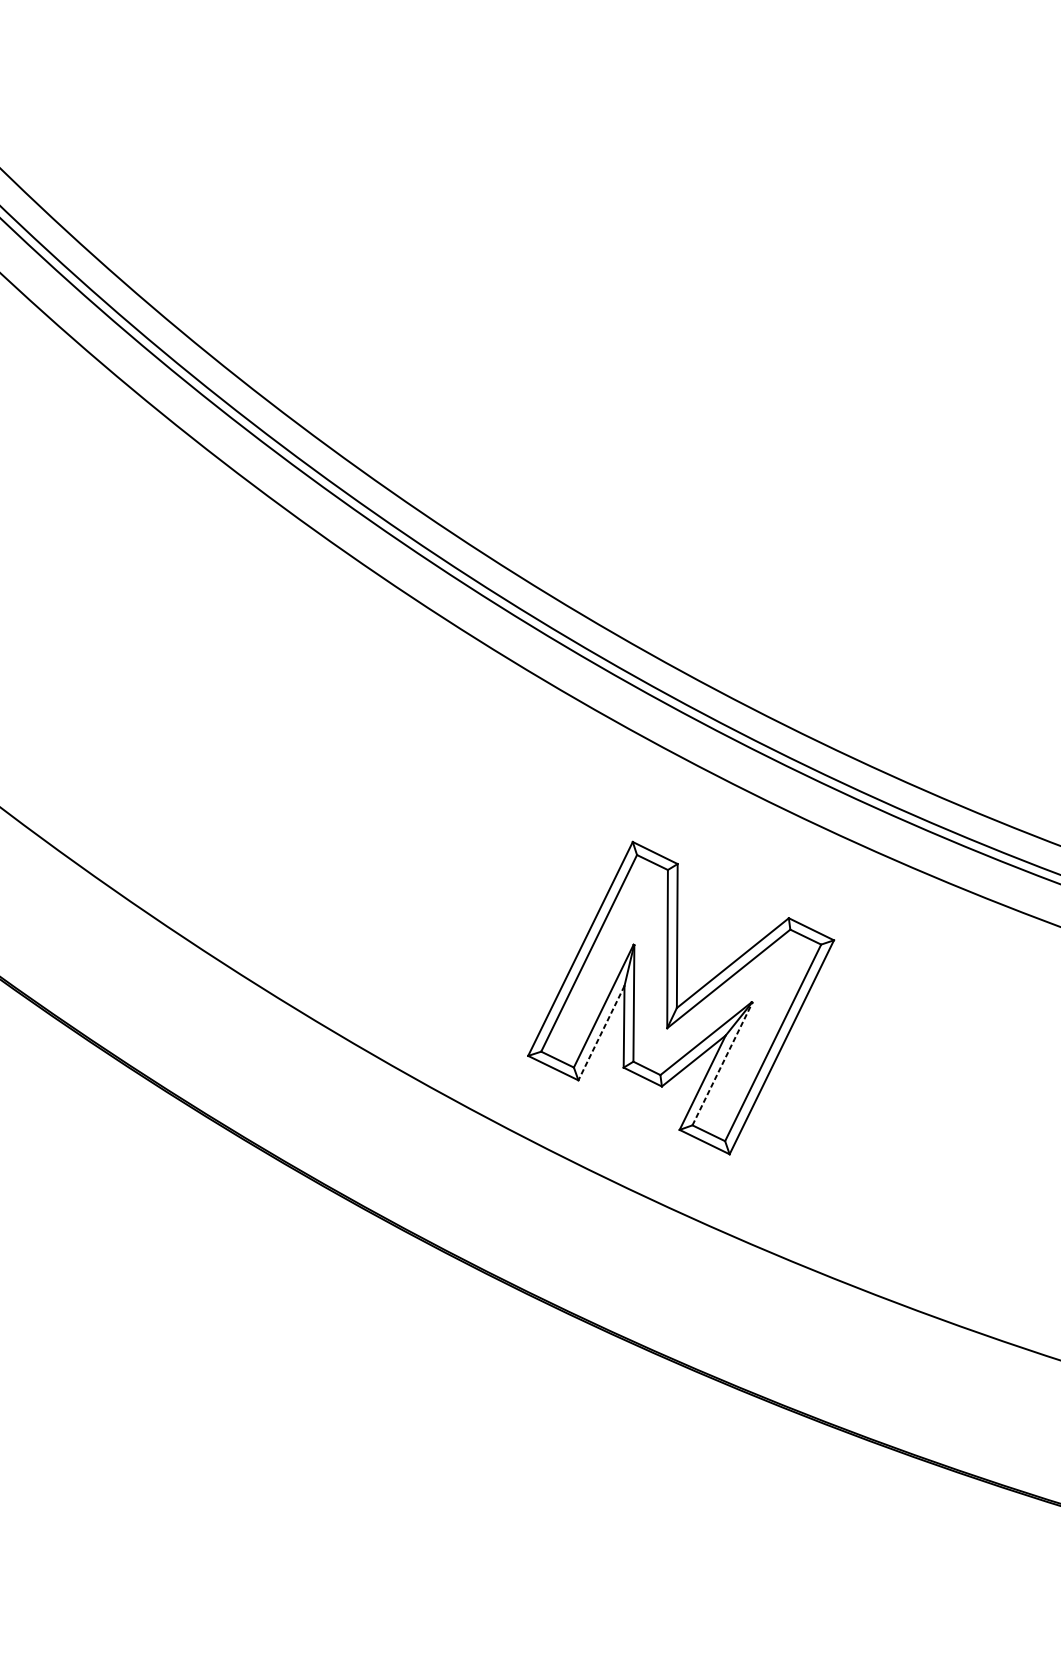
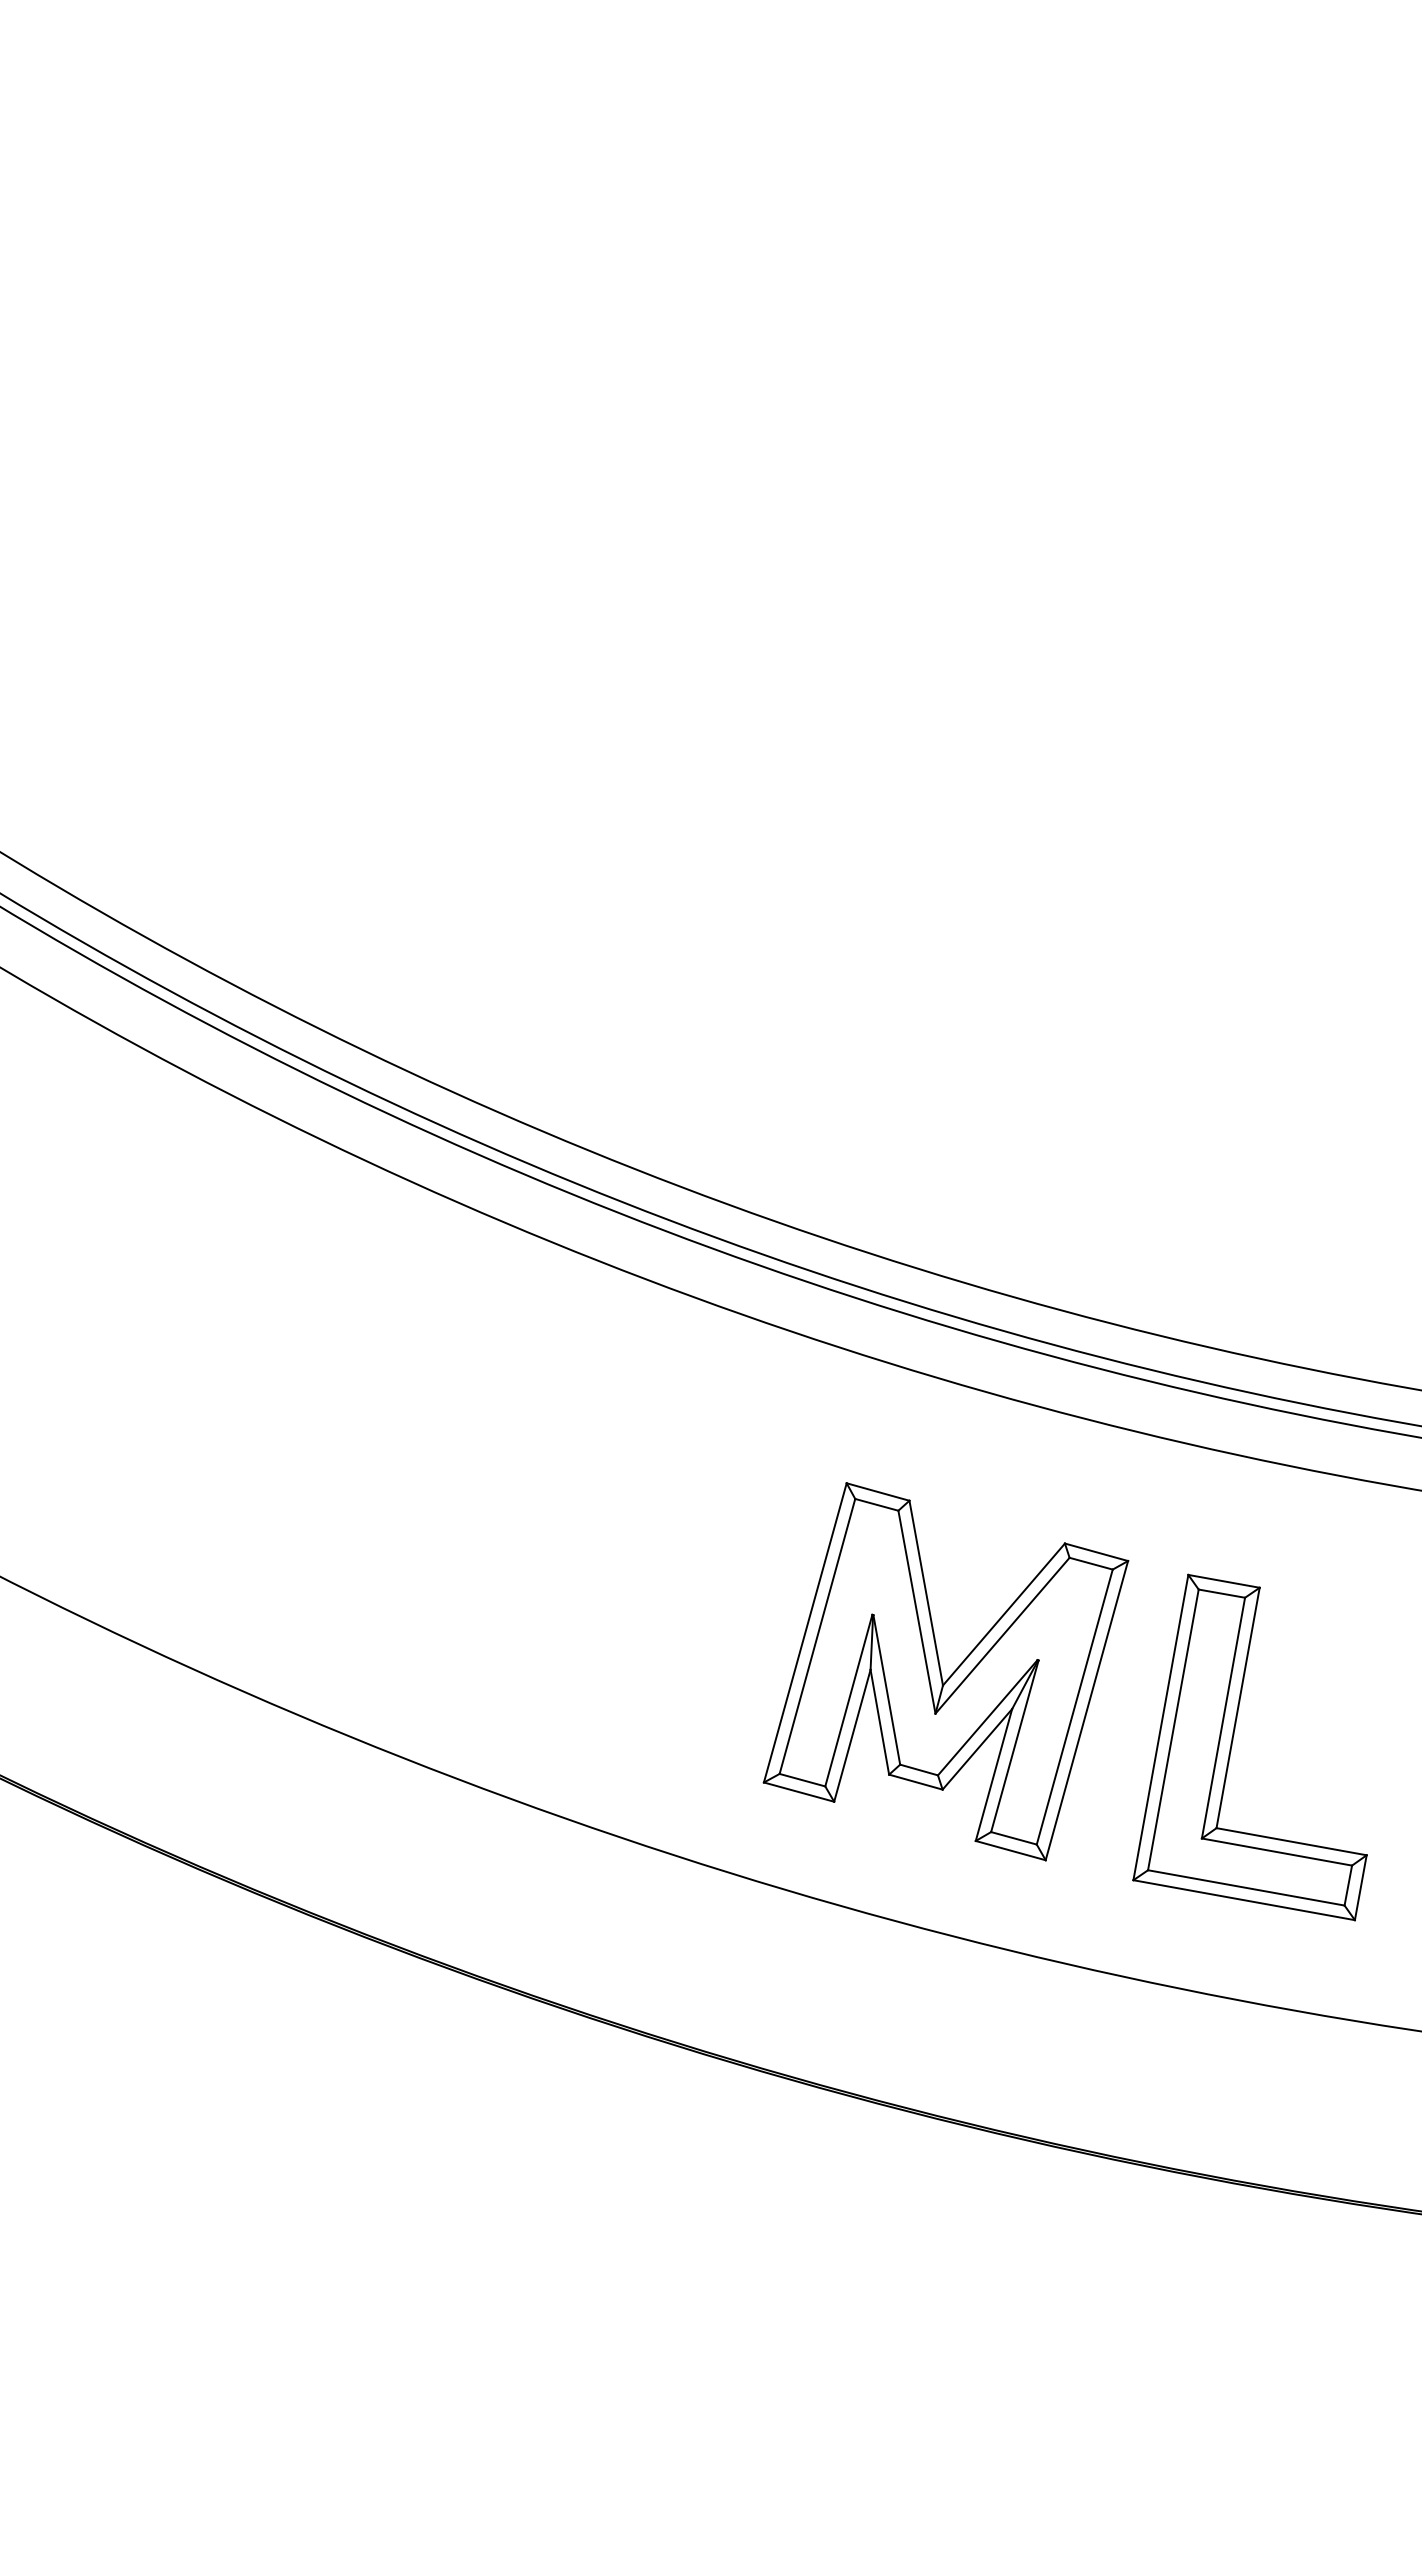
line: (601, 1033) -> (852, 1736), dashed -> solid
line: (722, 1064) -> (1014, 1746), dashed -> solid
part: (886, 1094) -> (1232, 1746), added

